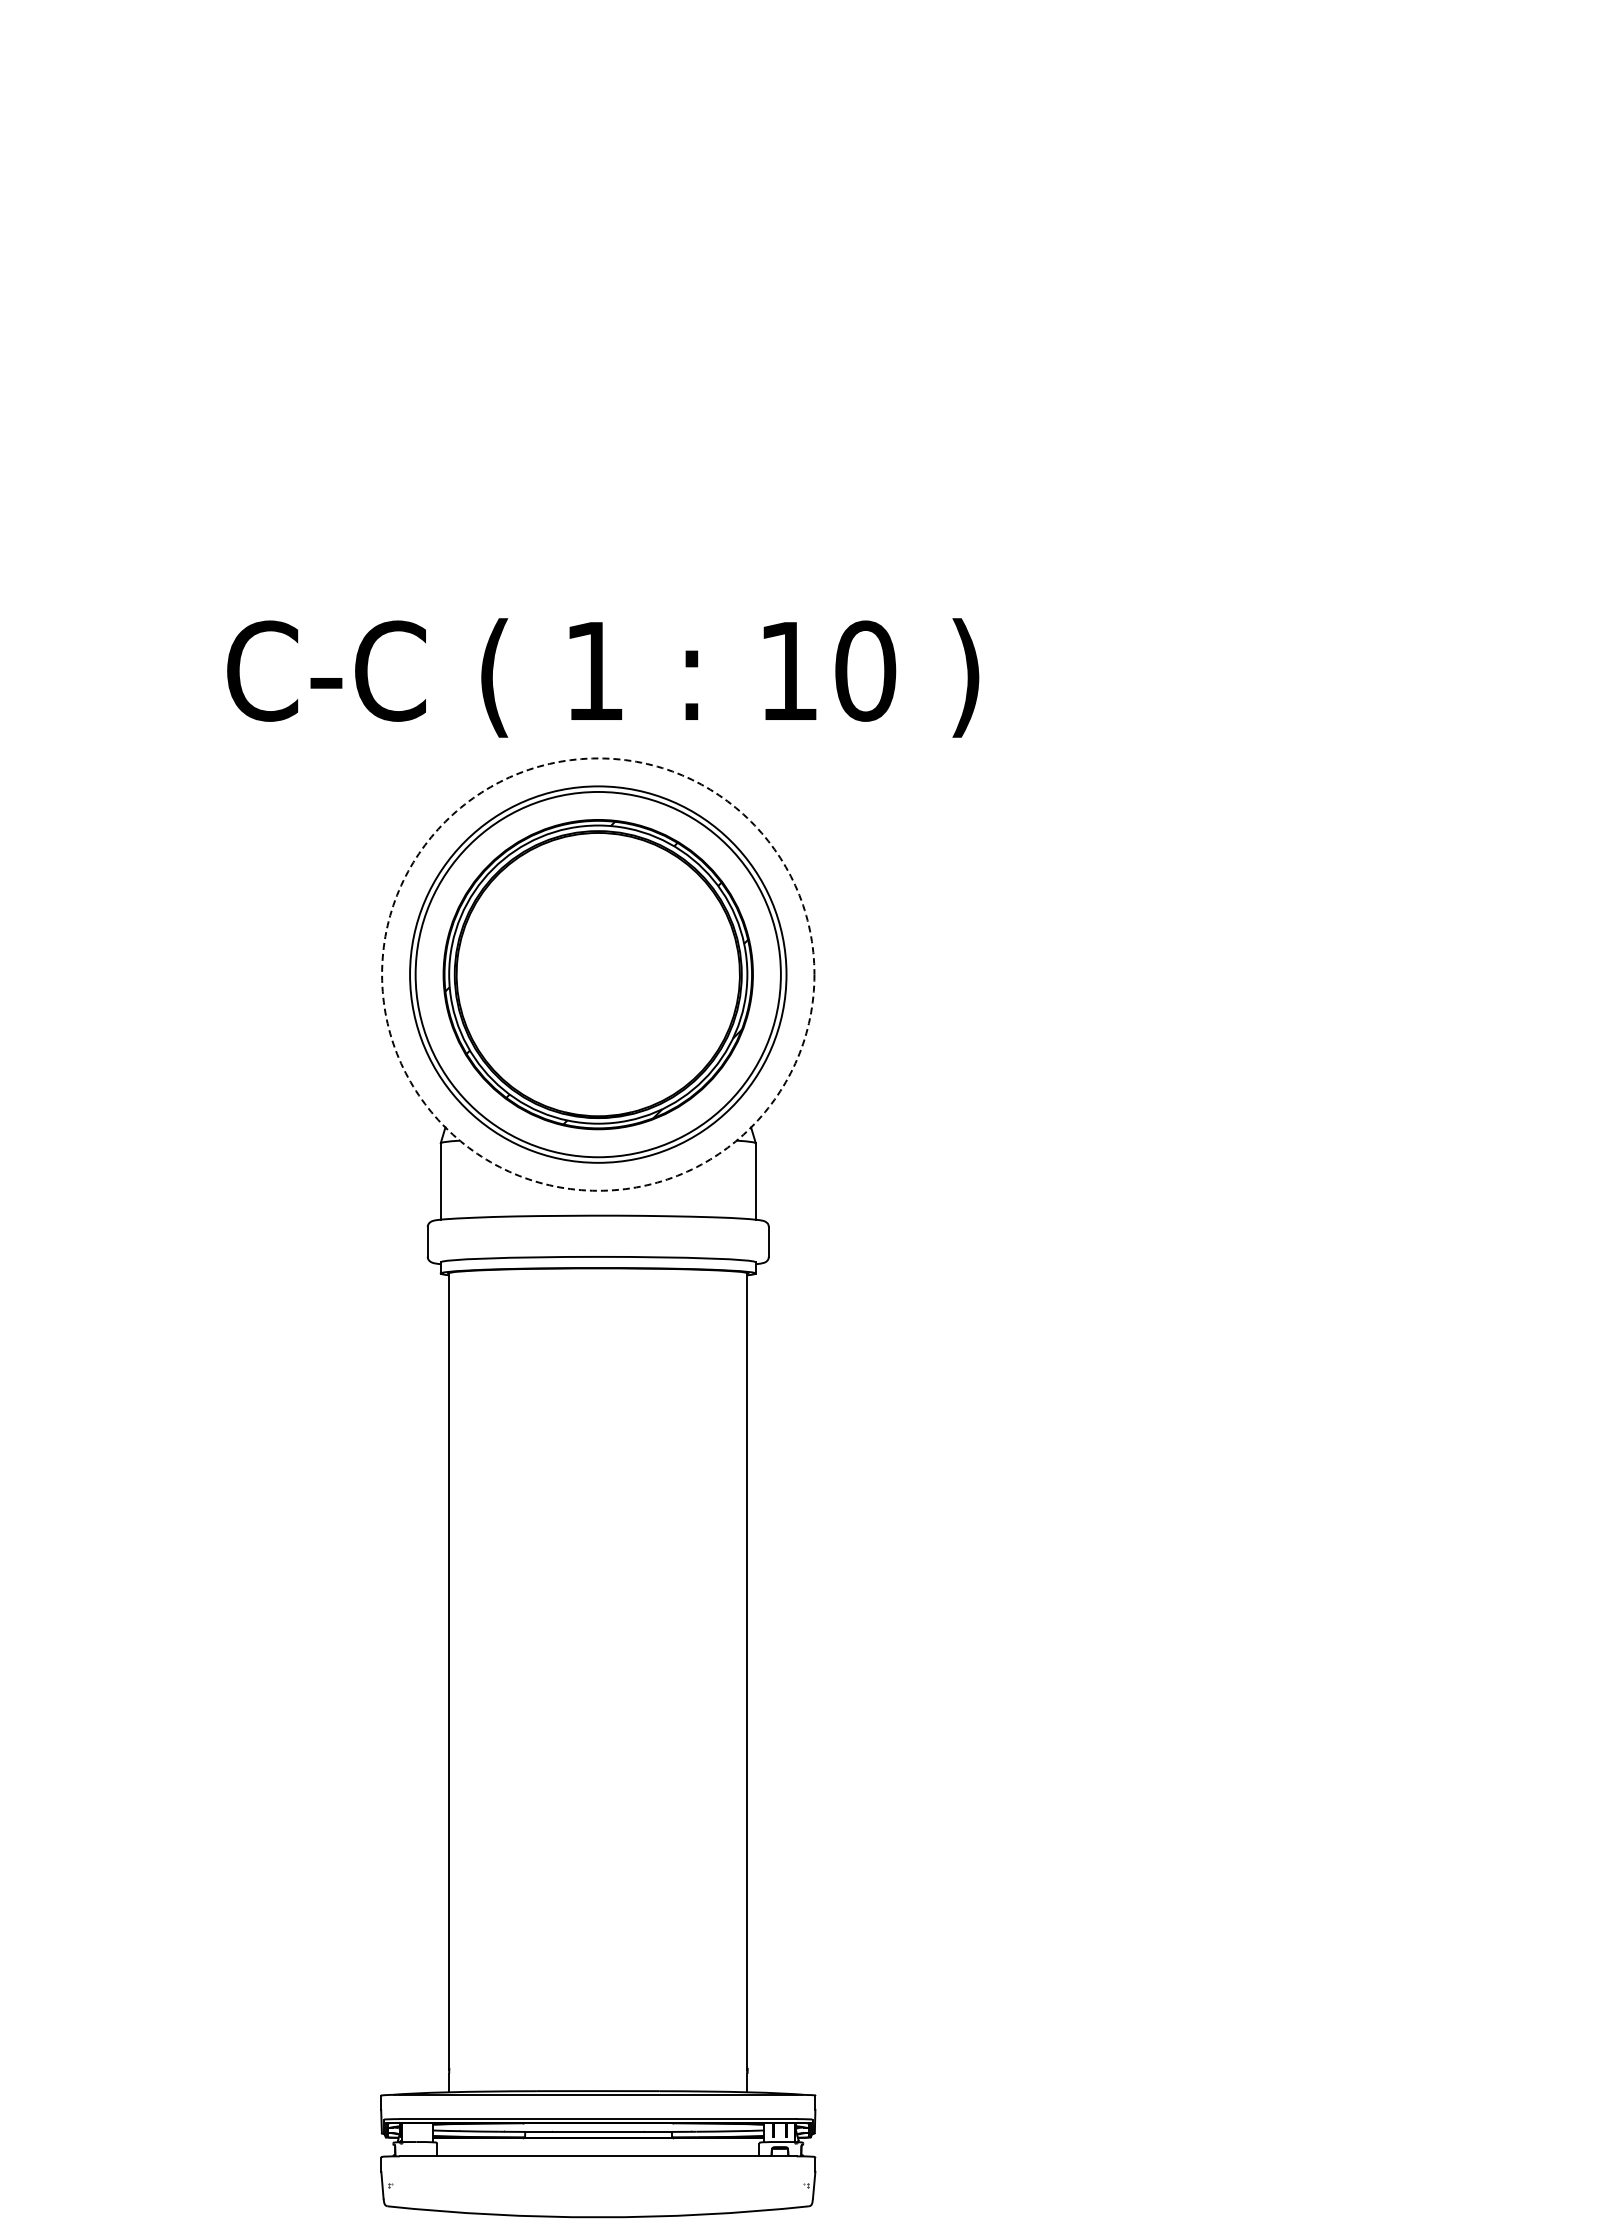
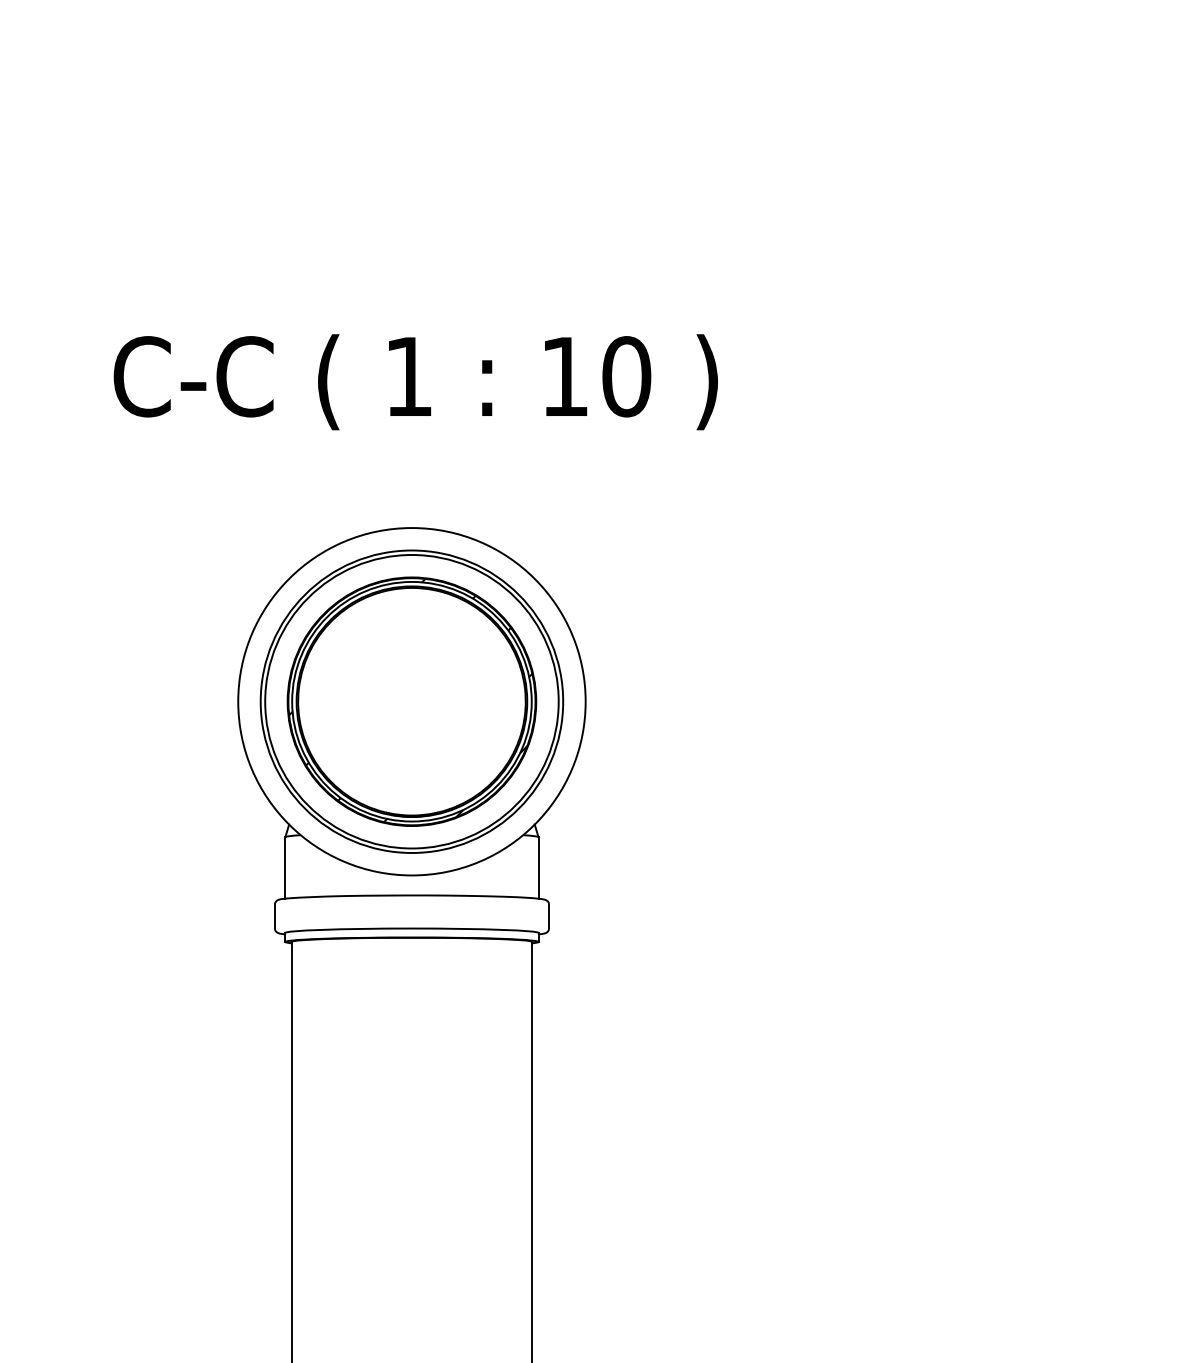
text: (603, 677) -> (416, 381), moved
circle: (598, 974) -> (412, 701), dashed -> solid

